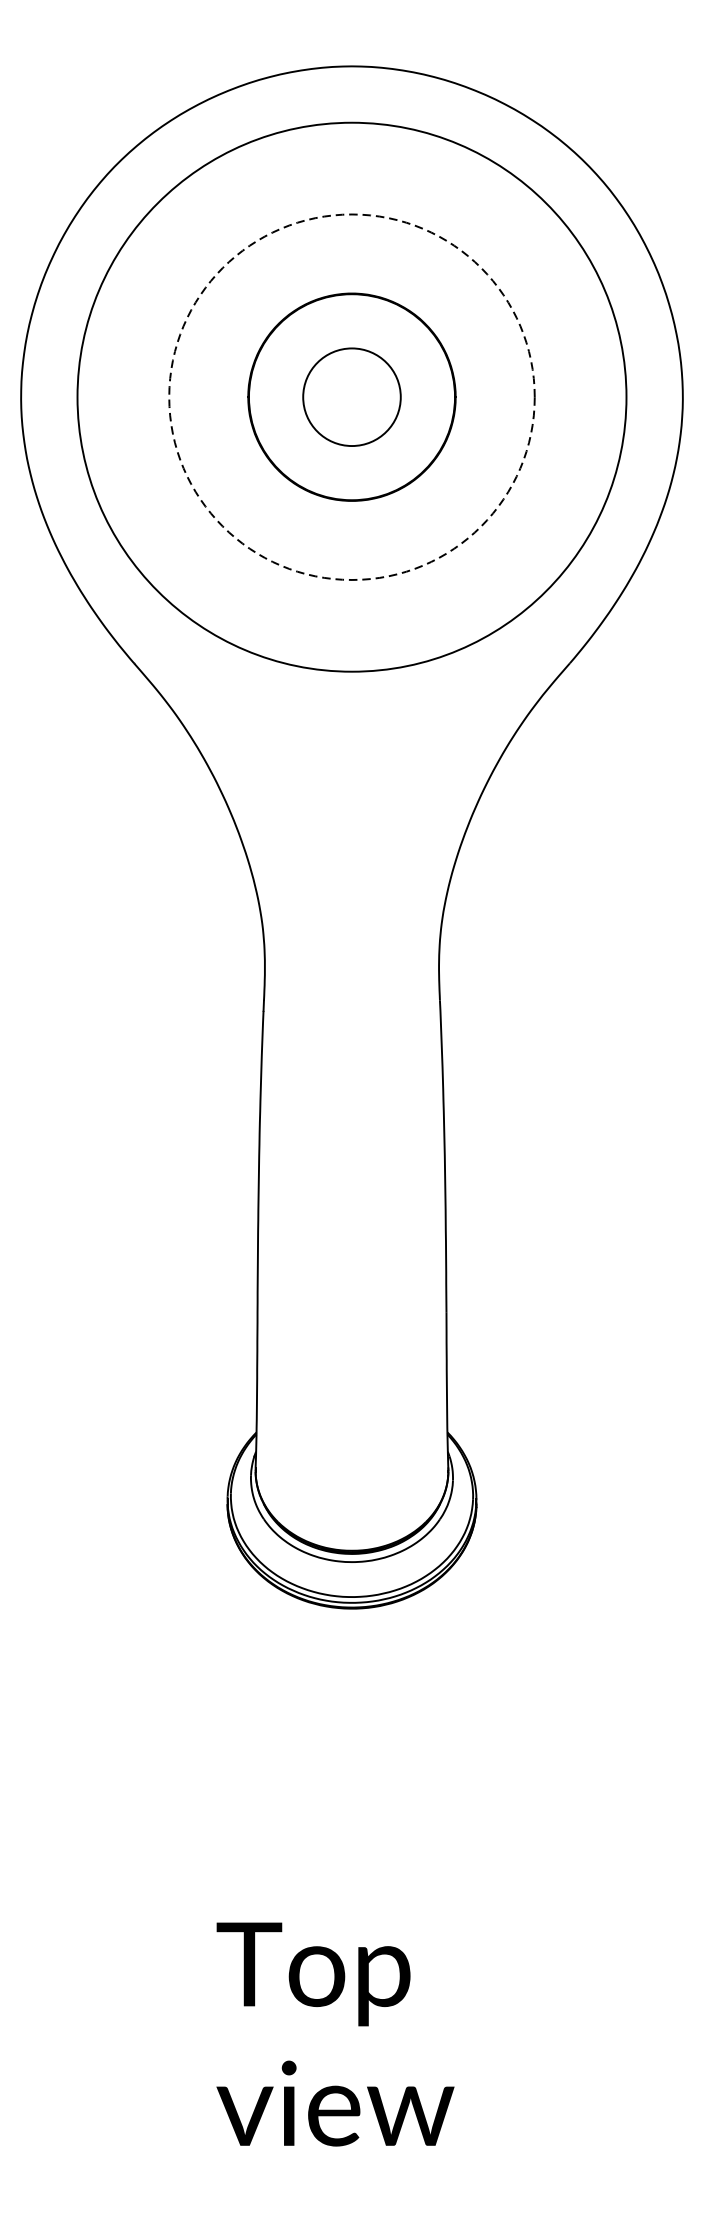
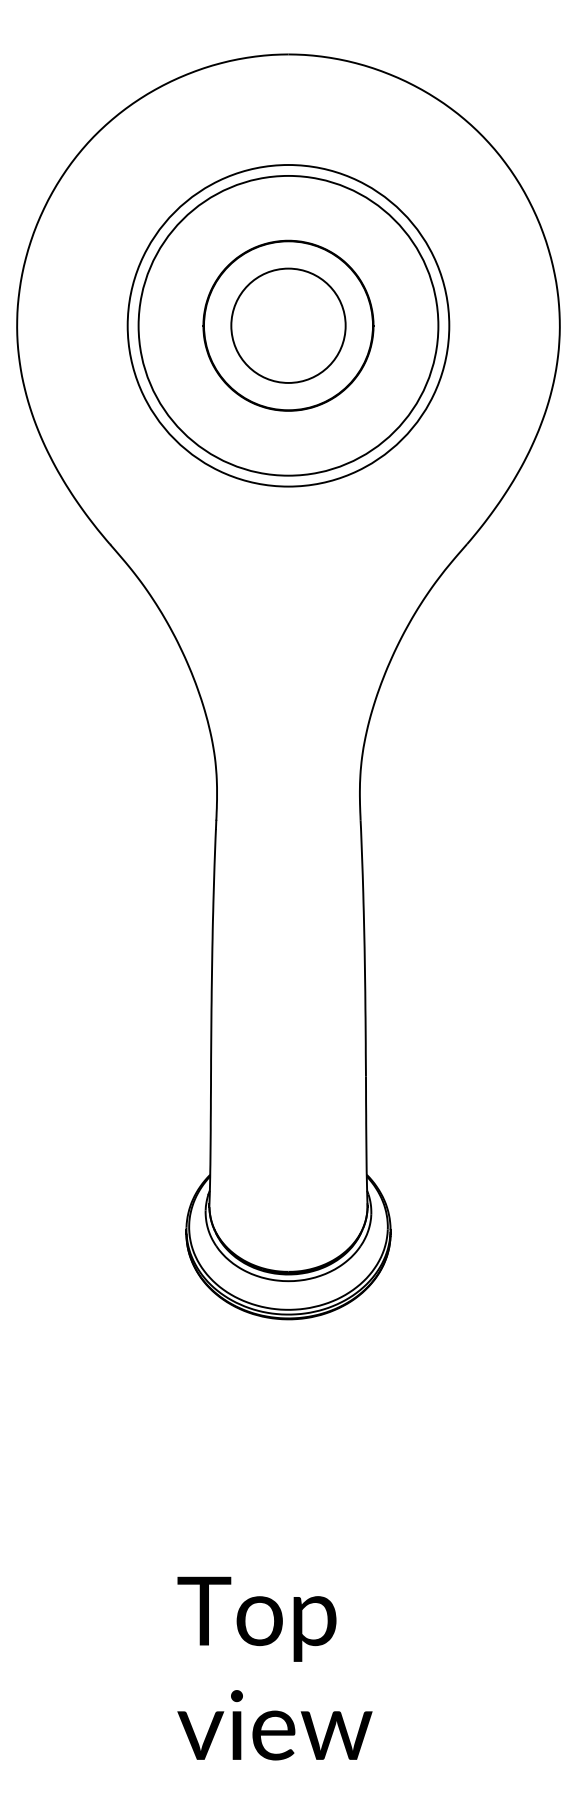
circle: (352, 396) -> (288, 325), dashed -> solid
circle: (352, 396) -> (288, 325), size x0.71
circle: (352, 396) -> (288, 325), size x1.43

